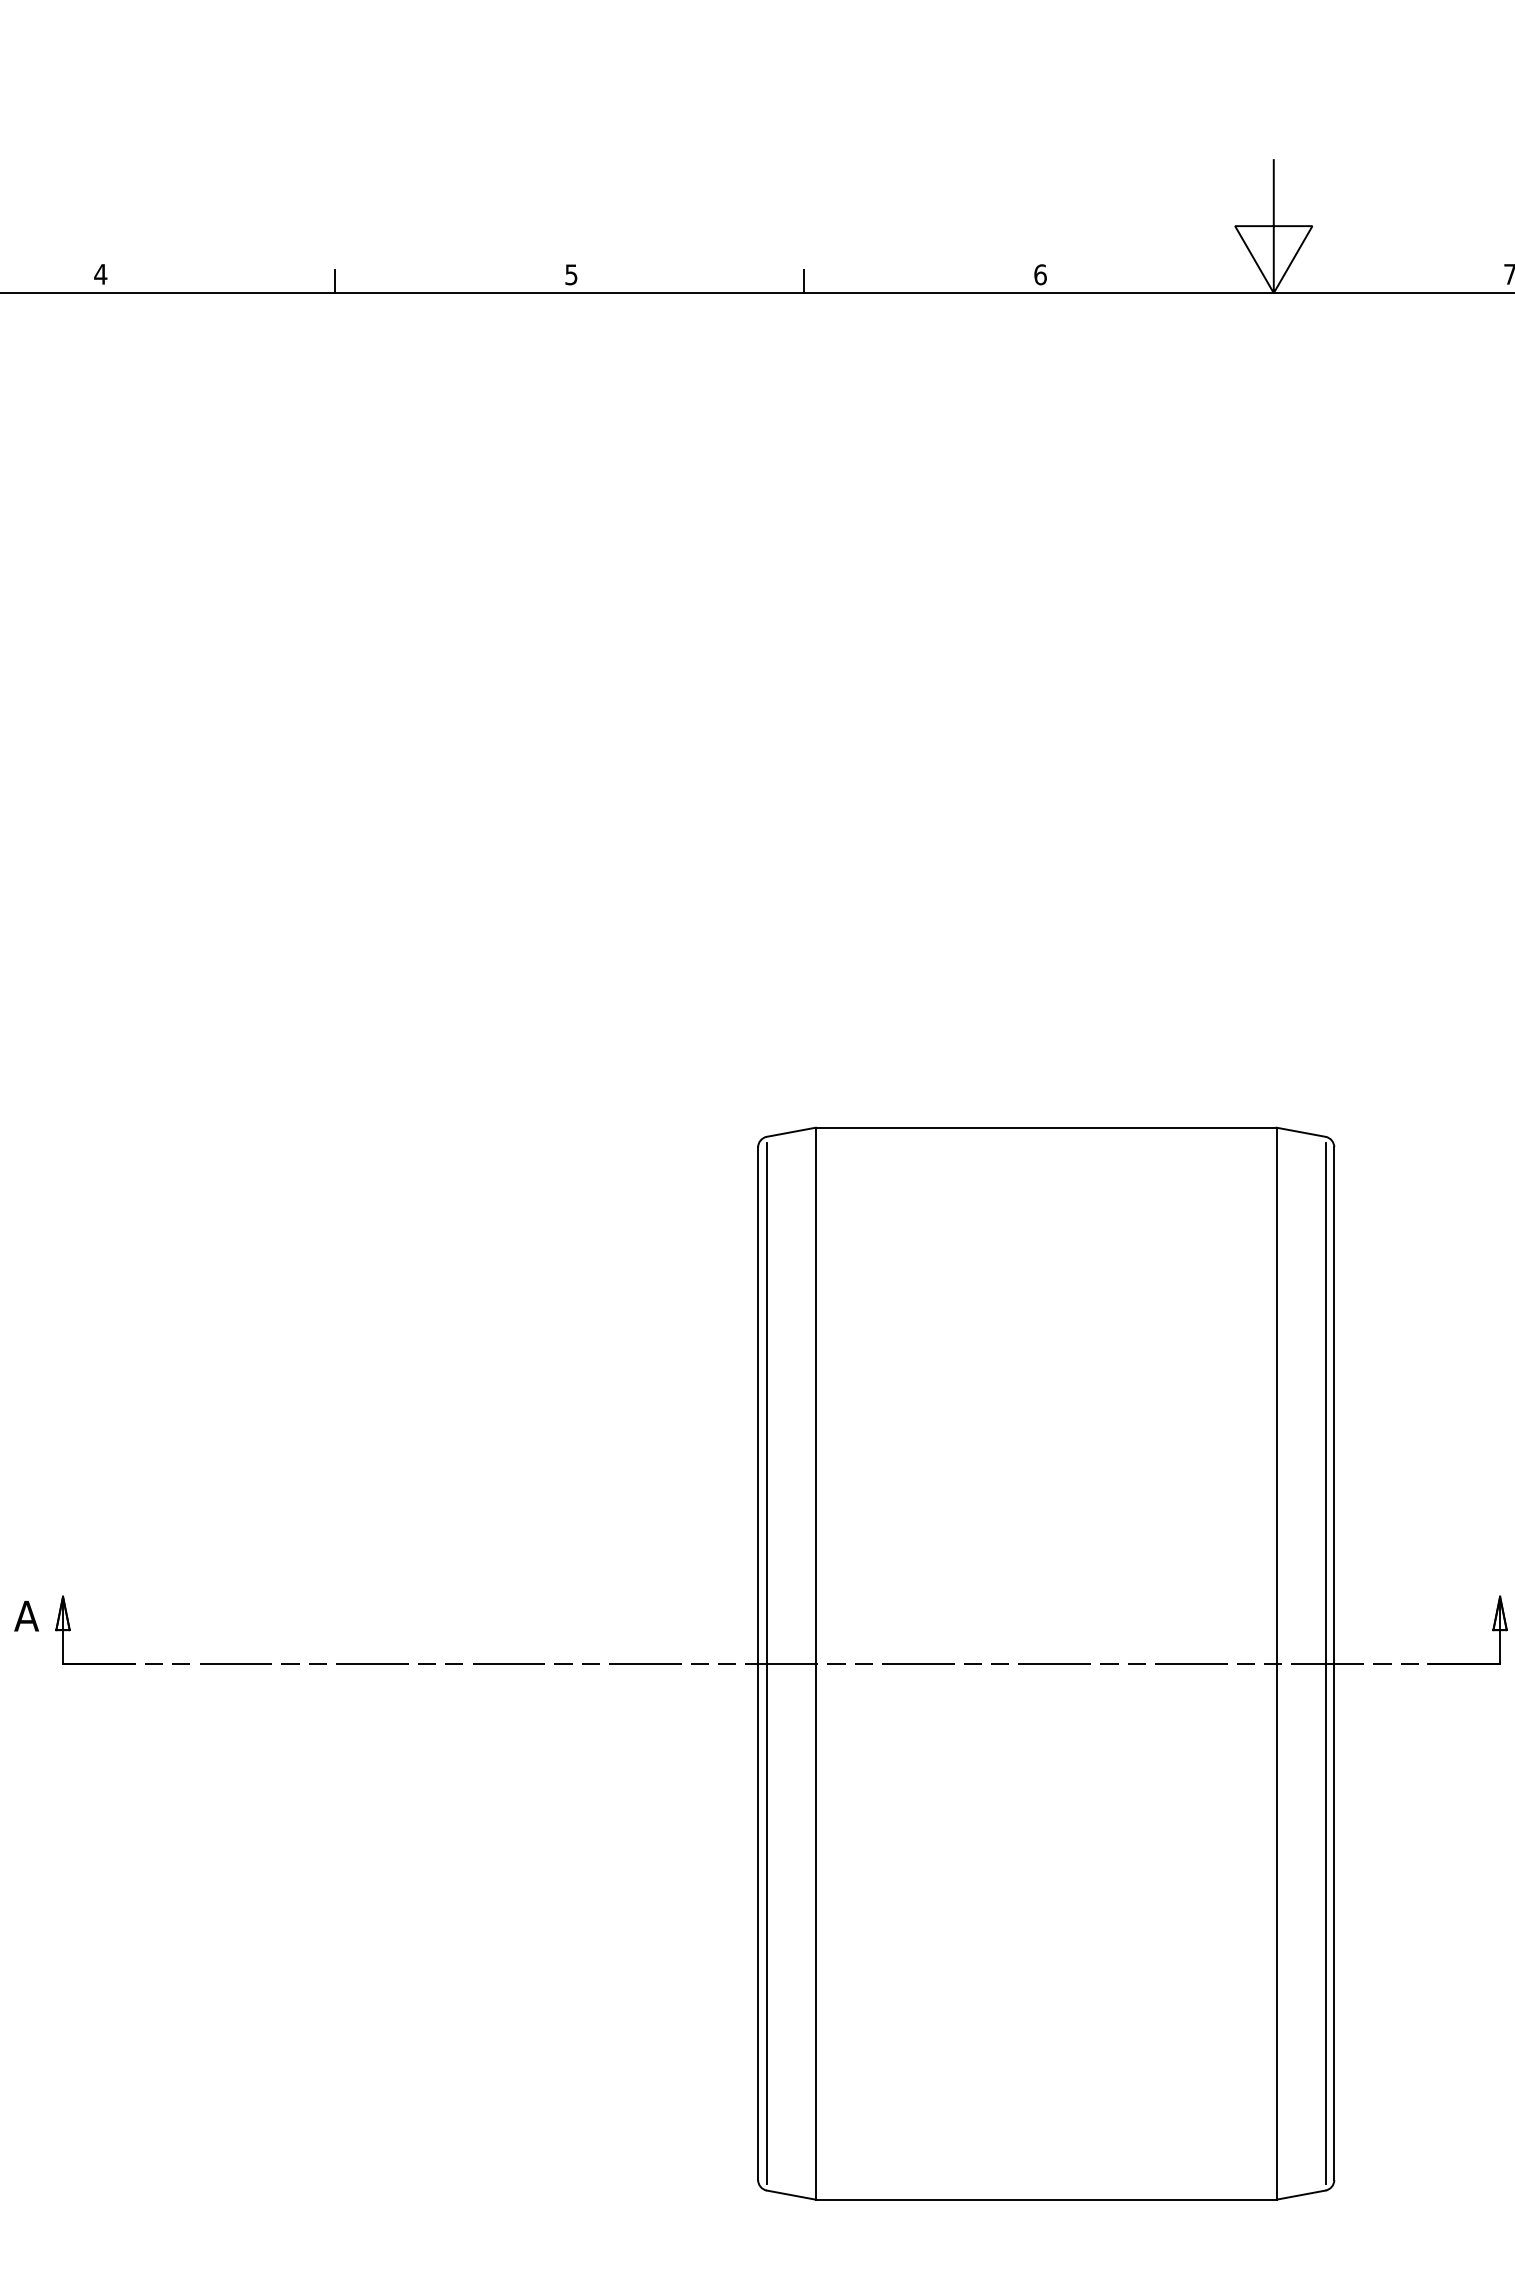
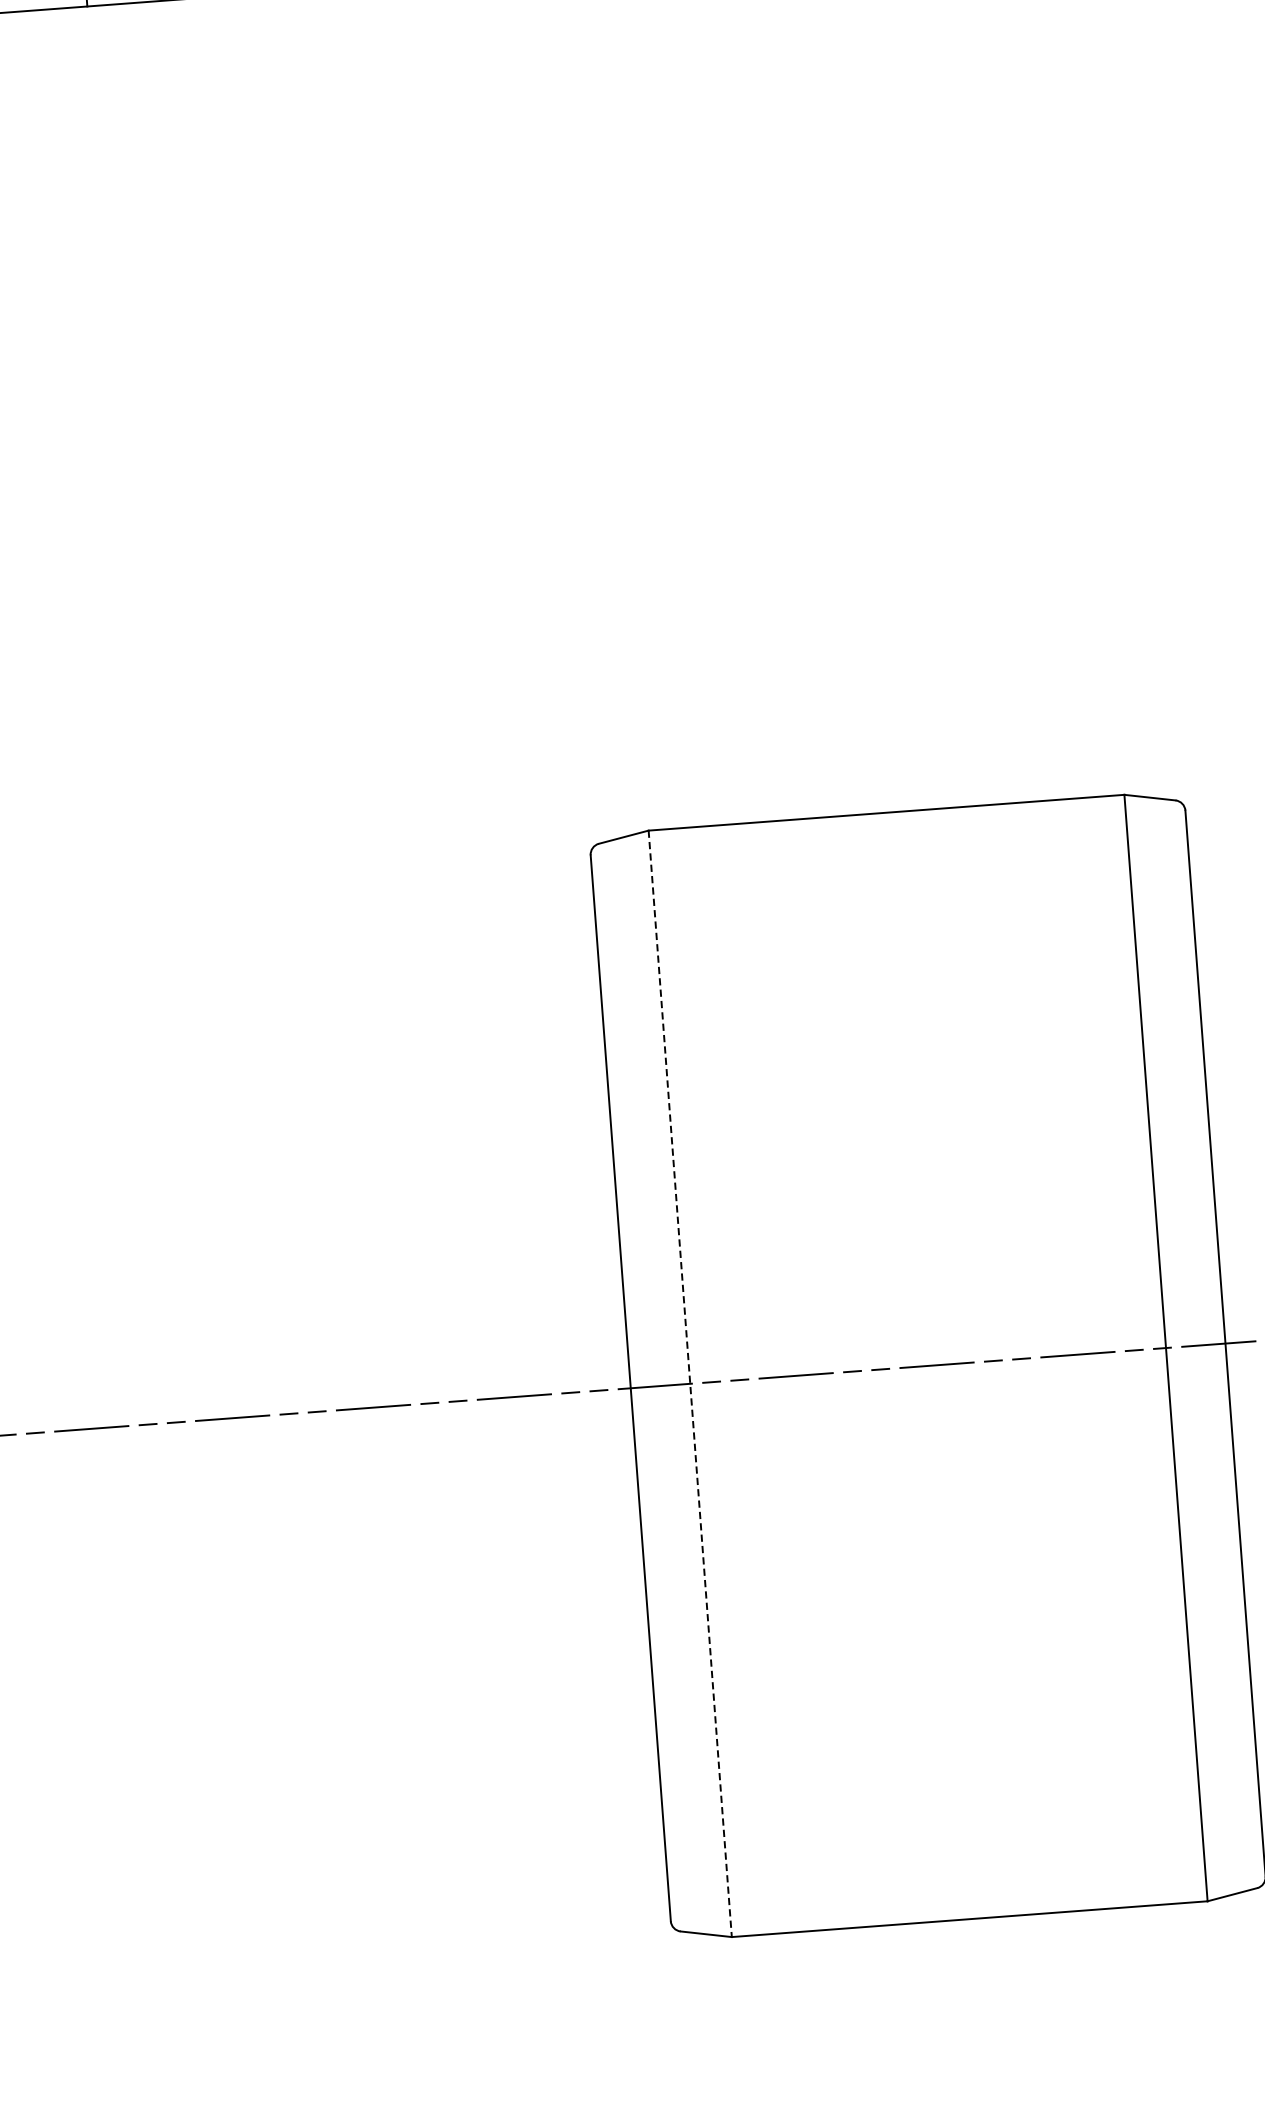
line: (766, 1663) -> (639, 1387), removed
line: (815, 1663) -> (689, 1383), solid -> dashed
line: (1325, 1663) -> (1216, 1344), removed

